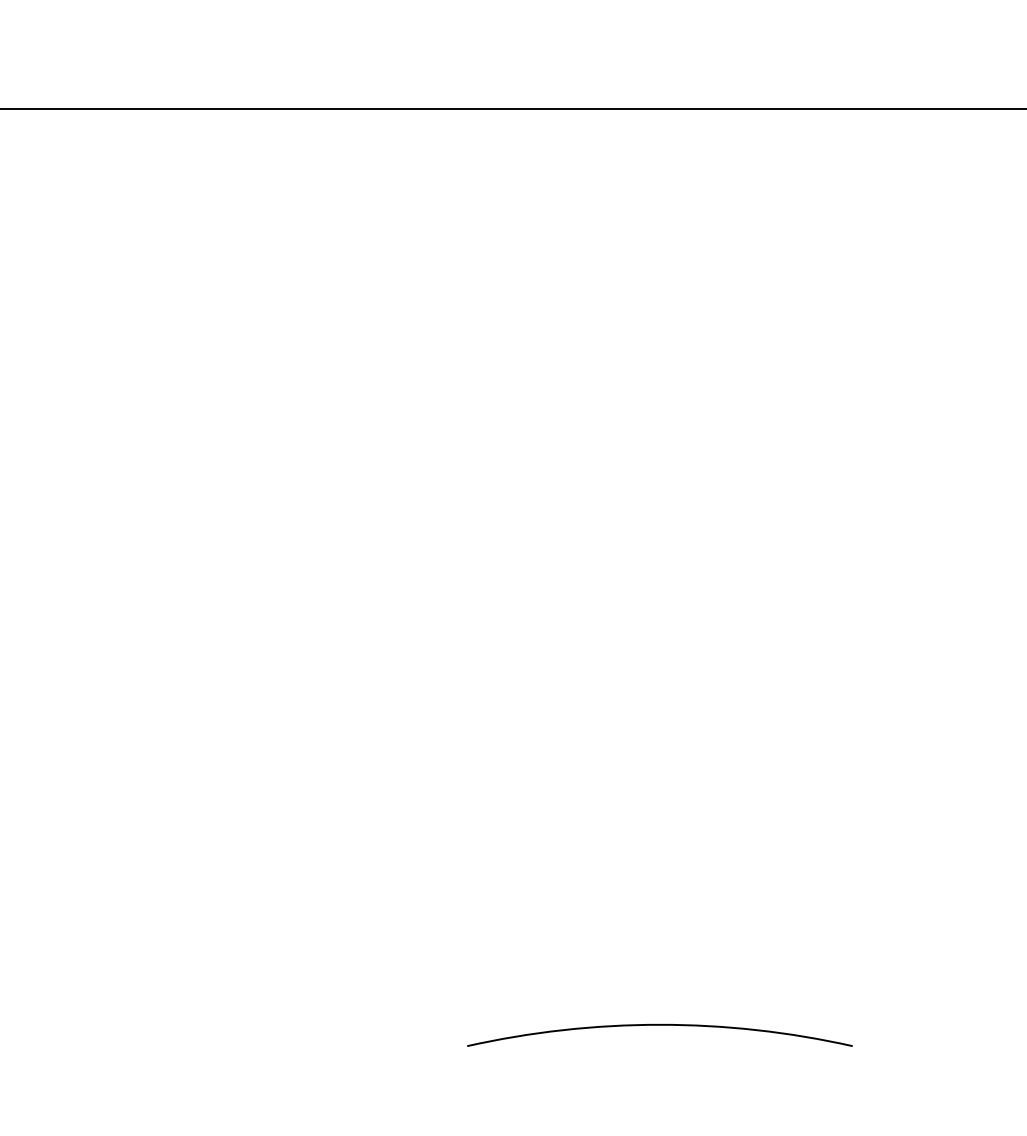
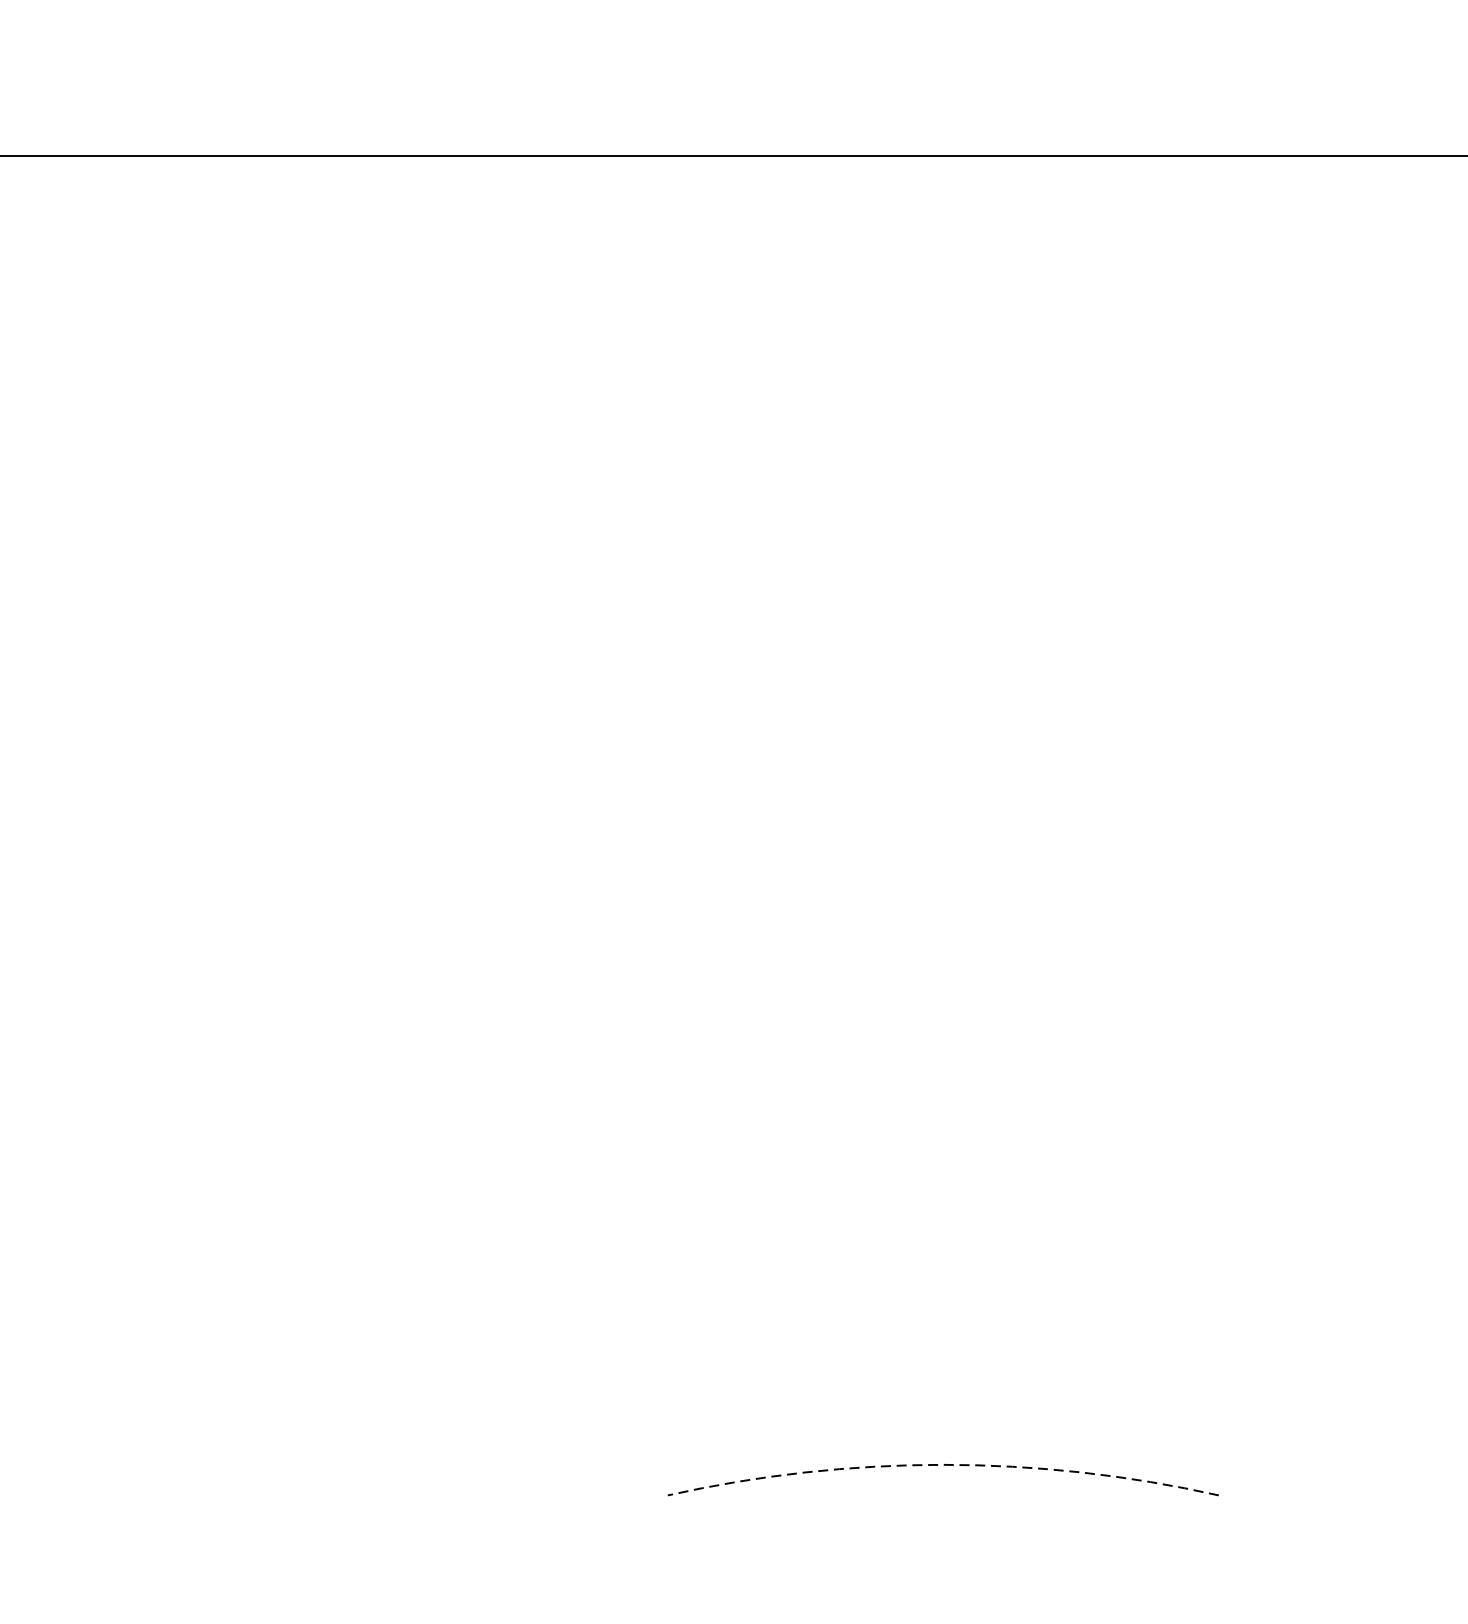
arc: (659, 1024) -> (942, 1464), solid -> dashed

